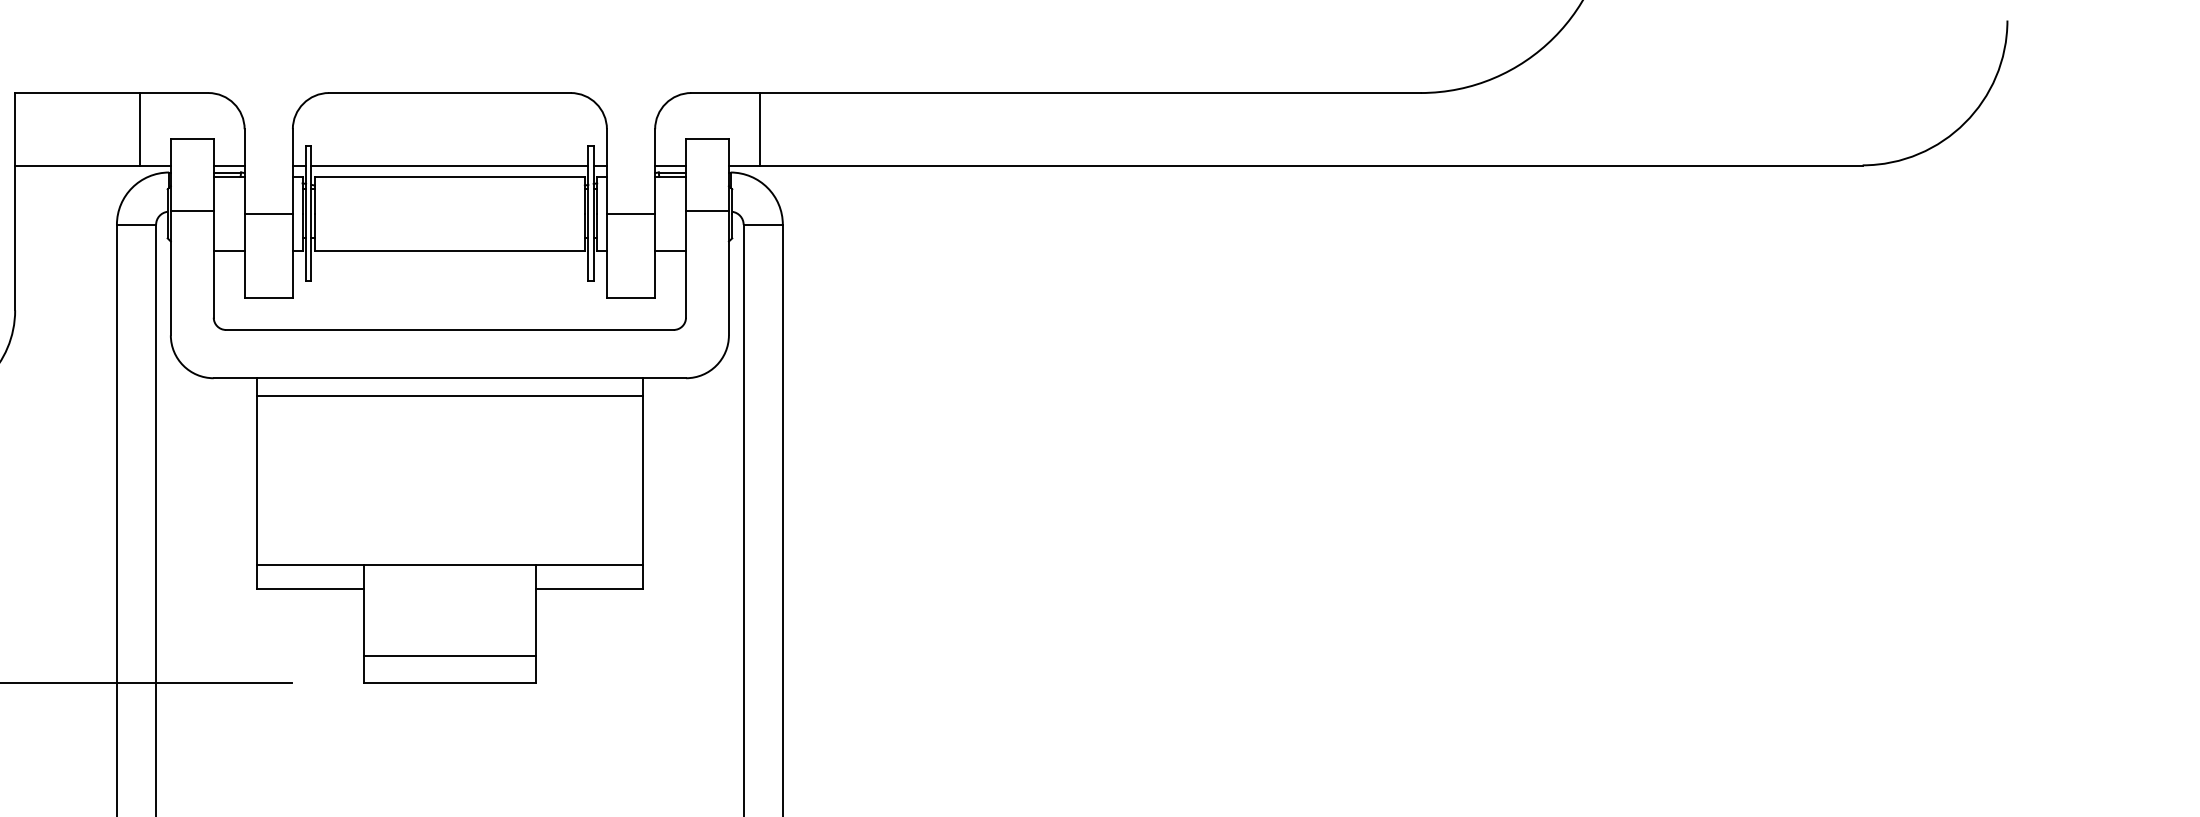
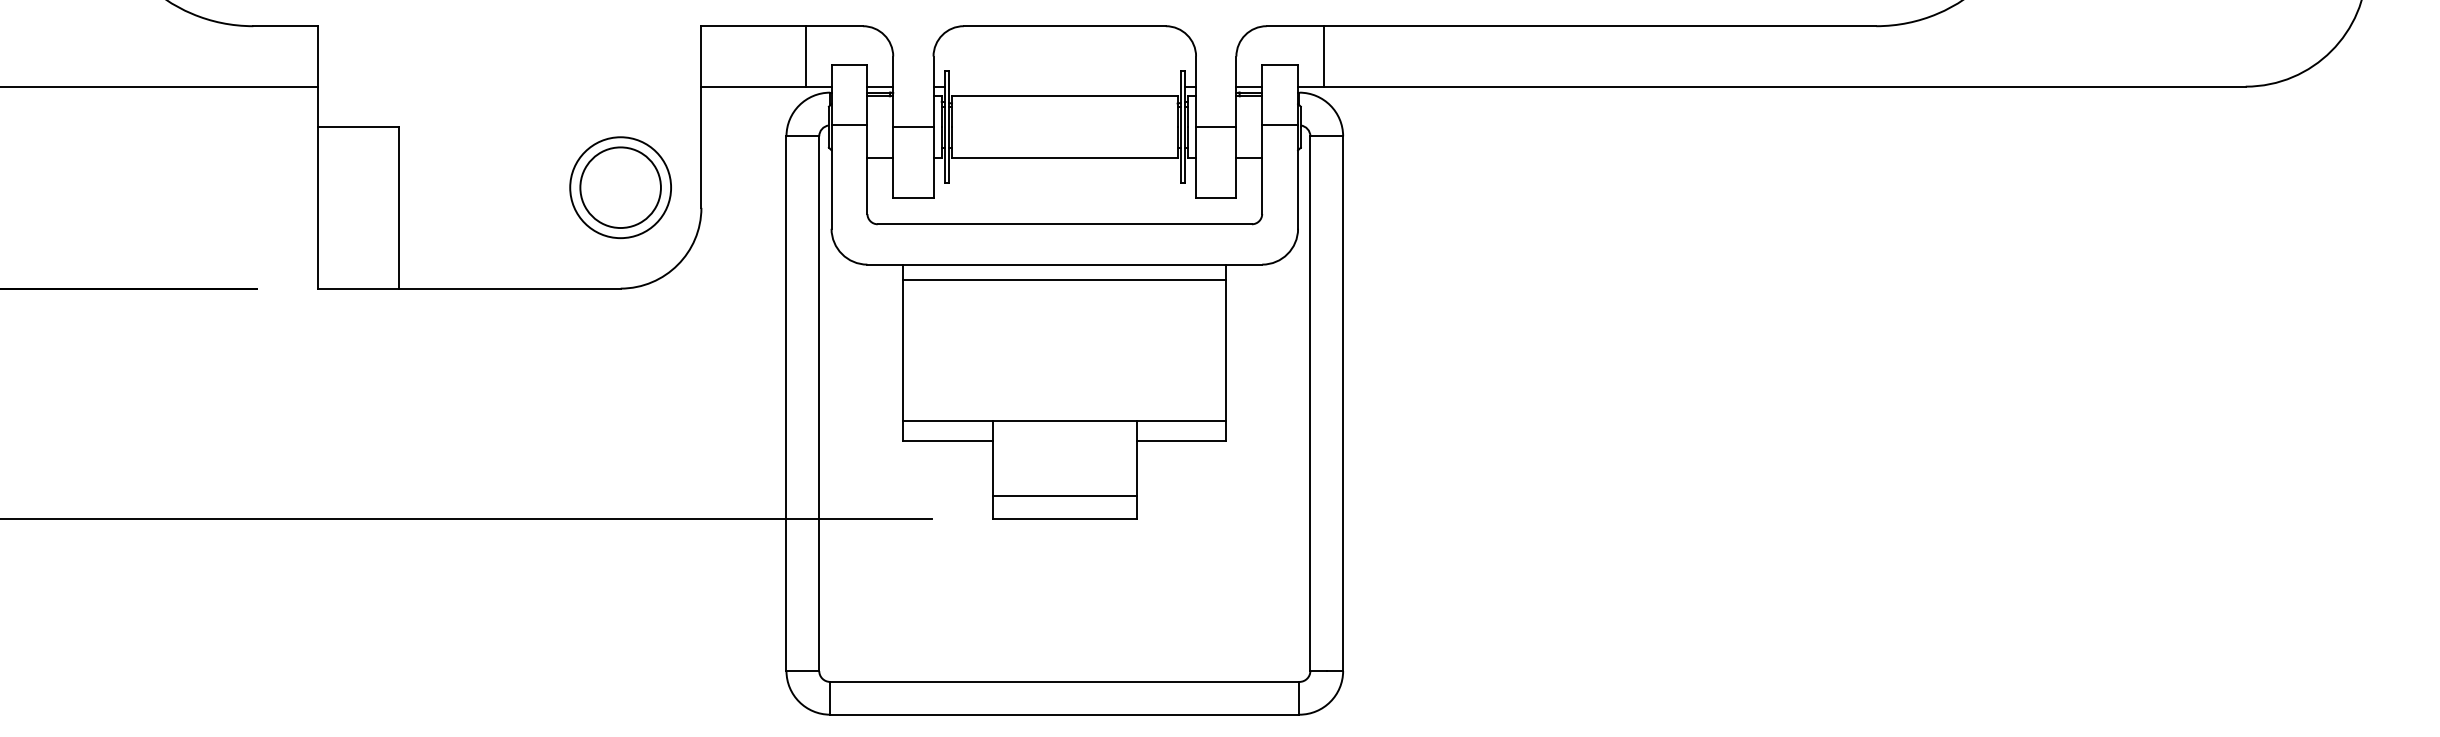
line: (449, 165) -> (1064, 86), removed

